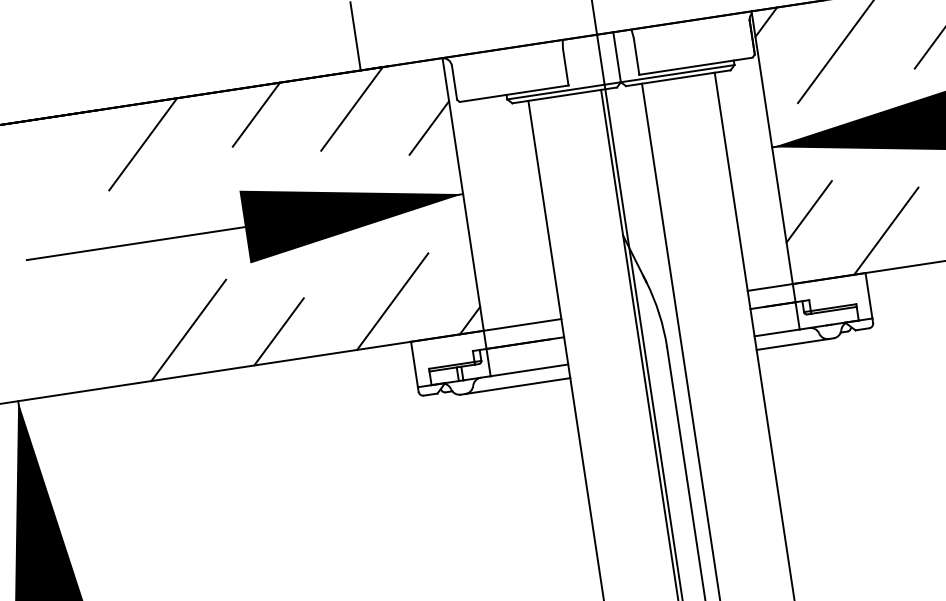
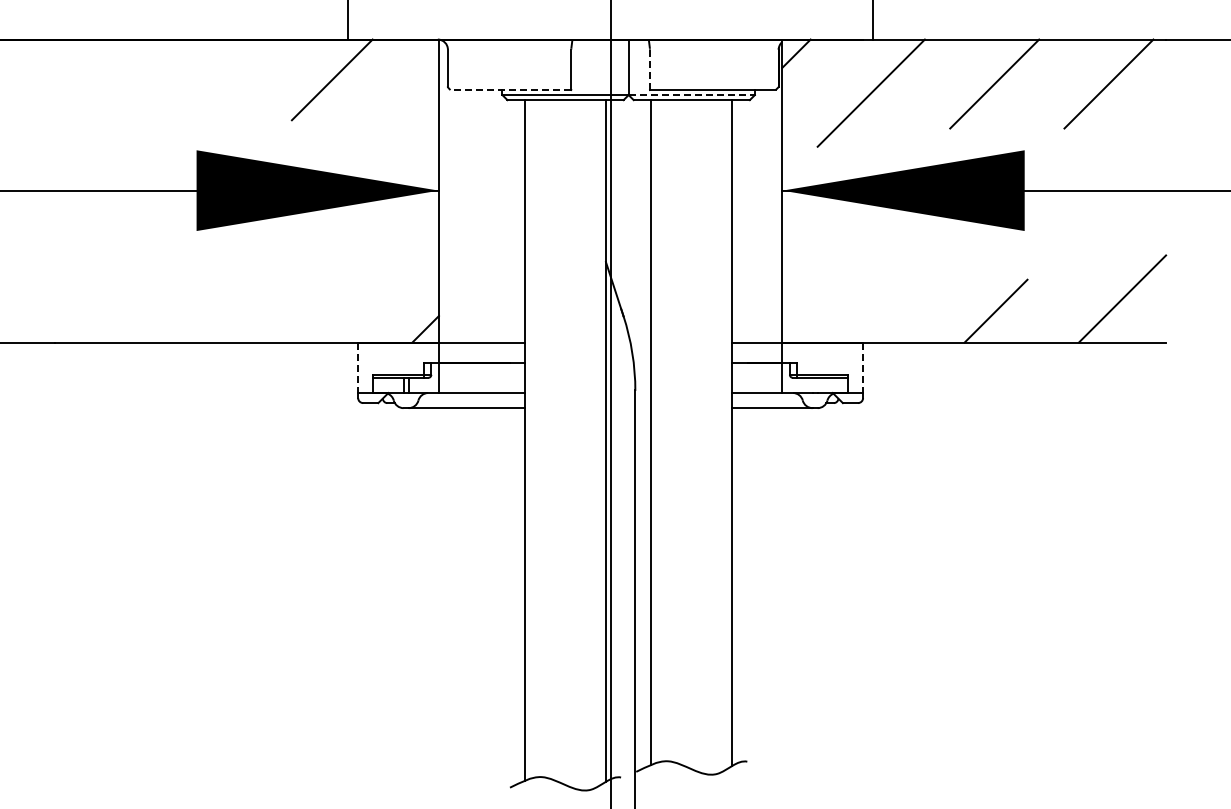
line: (636, 56) -> (649, 69), solid -> dashed
line: (678, 73) -> (692, 95), solid -> dashed
line: (513, 94) -> (510, 90), solid -> dashed
line: (256, 114) -> (227, 70), removed
line: (428, 128) -> (412, 113), removed
line: (143, 143) -> (99, 83), removed
line: (808, 211) -> (811, 266), removed
line: (886, 231) -> (892, 300), removed
line: (869, 296) -> (863, 368), solid -> dashed
line: (392, 301) -> (344, 295), removed
line: (188, 330) -> (118, 293), removed
line: (278, 331) -> (215, 309), removed
line: (414, 365) -> (358, 368), solid -> dashed

